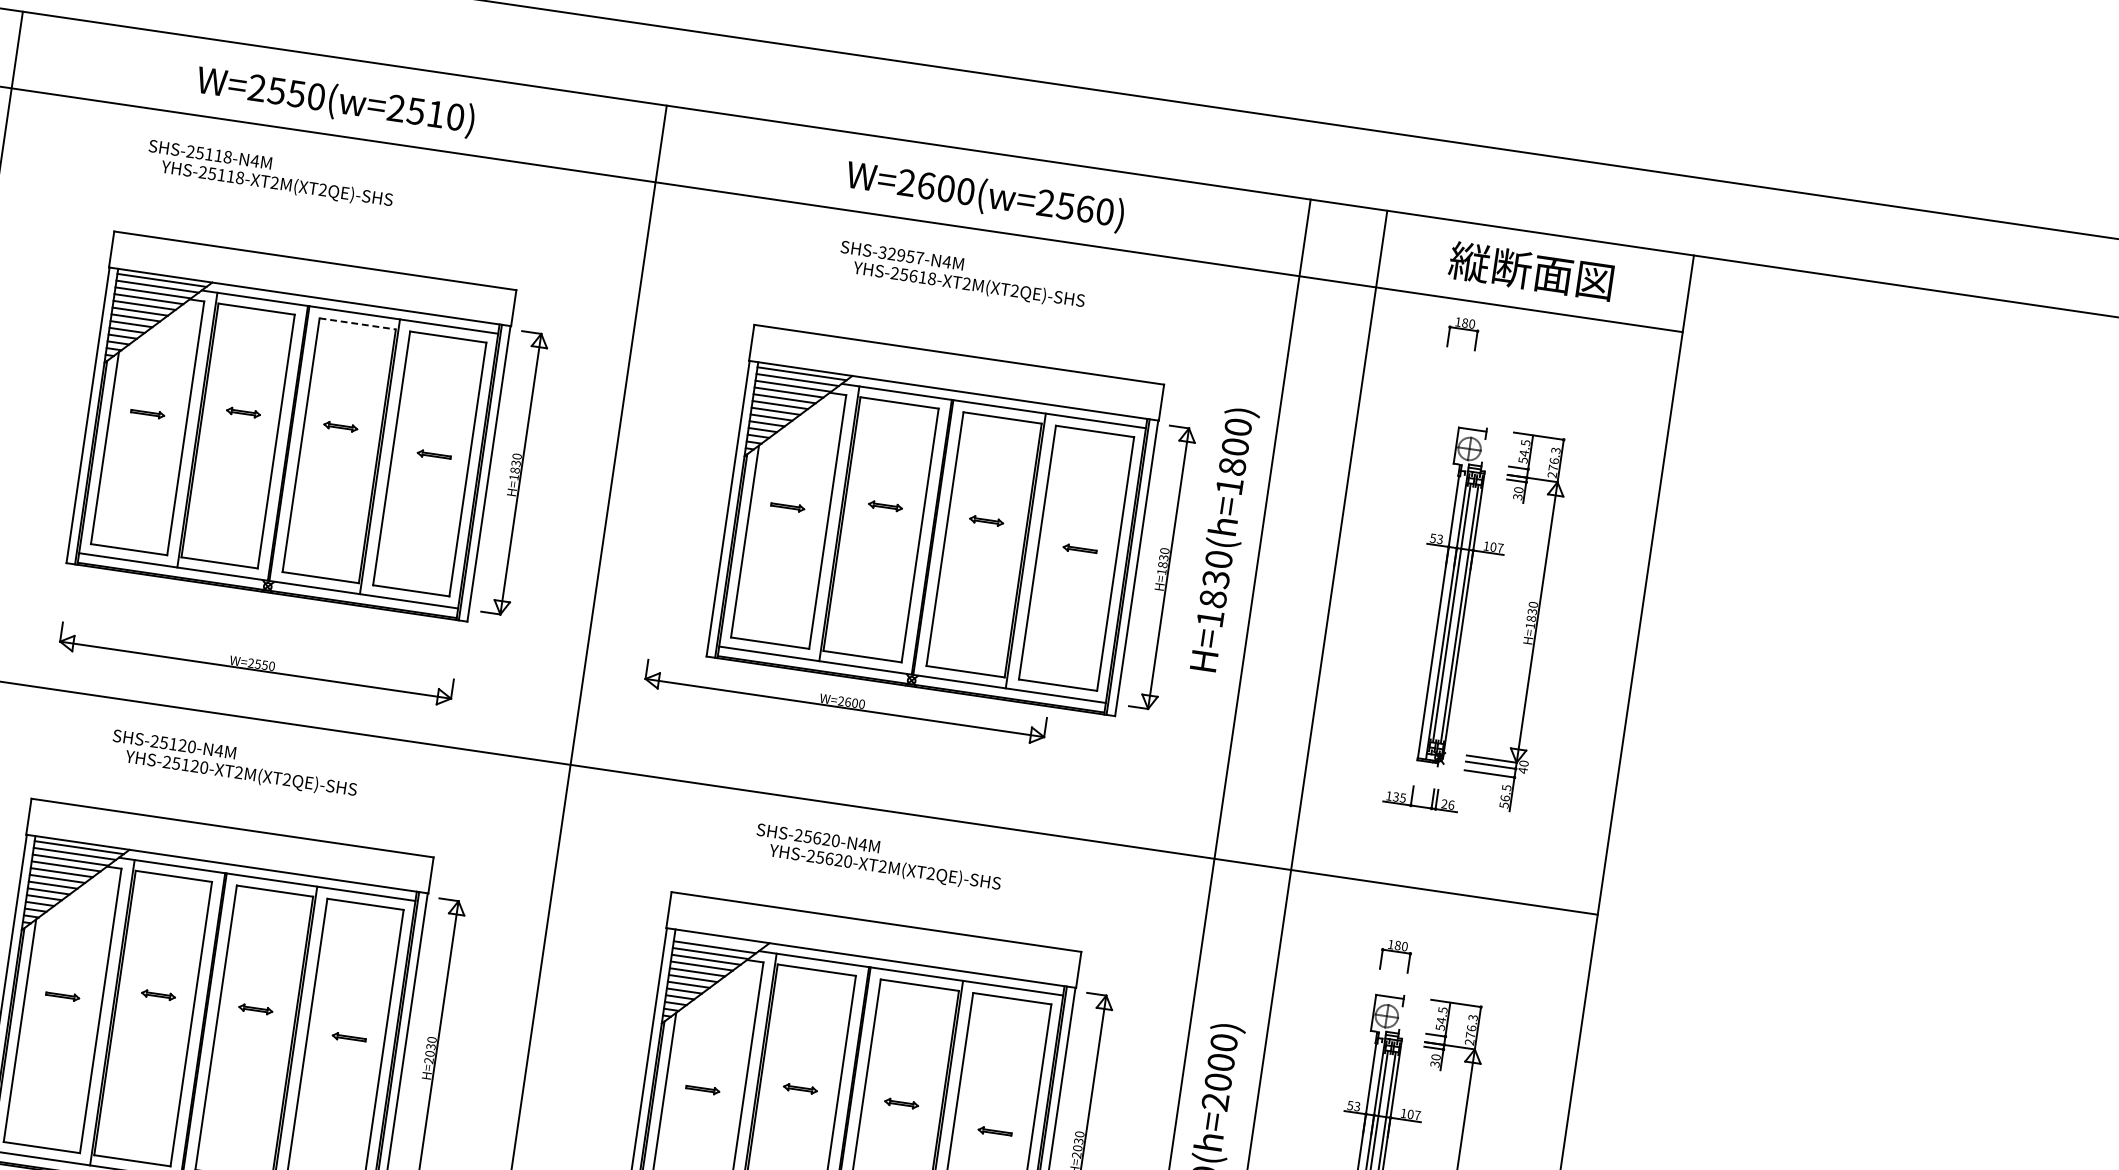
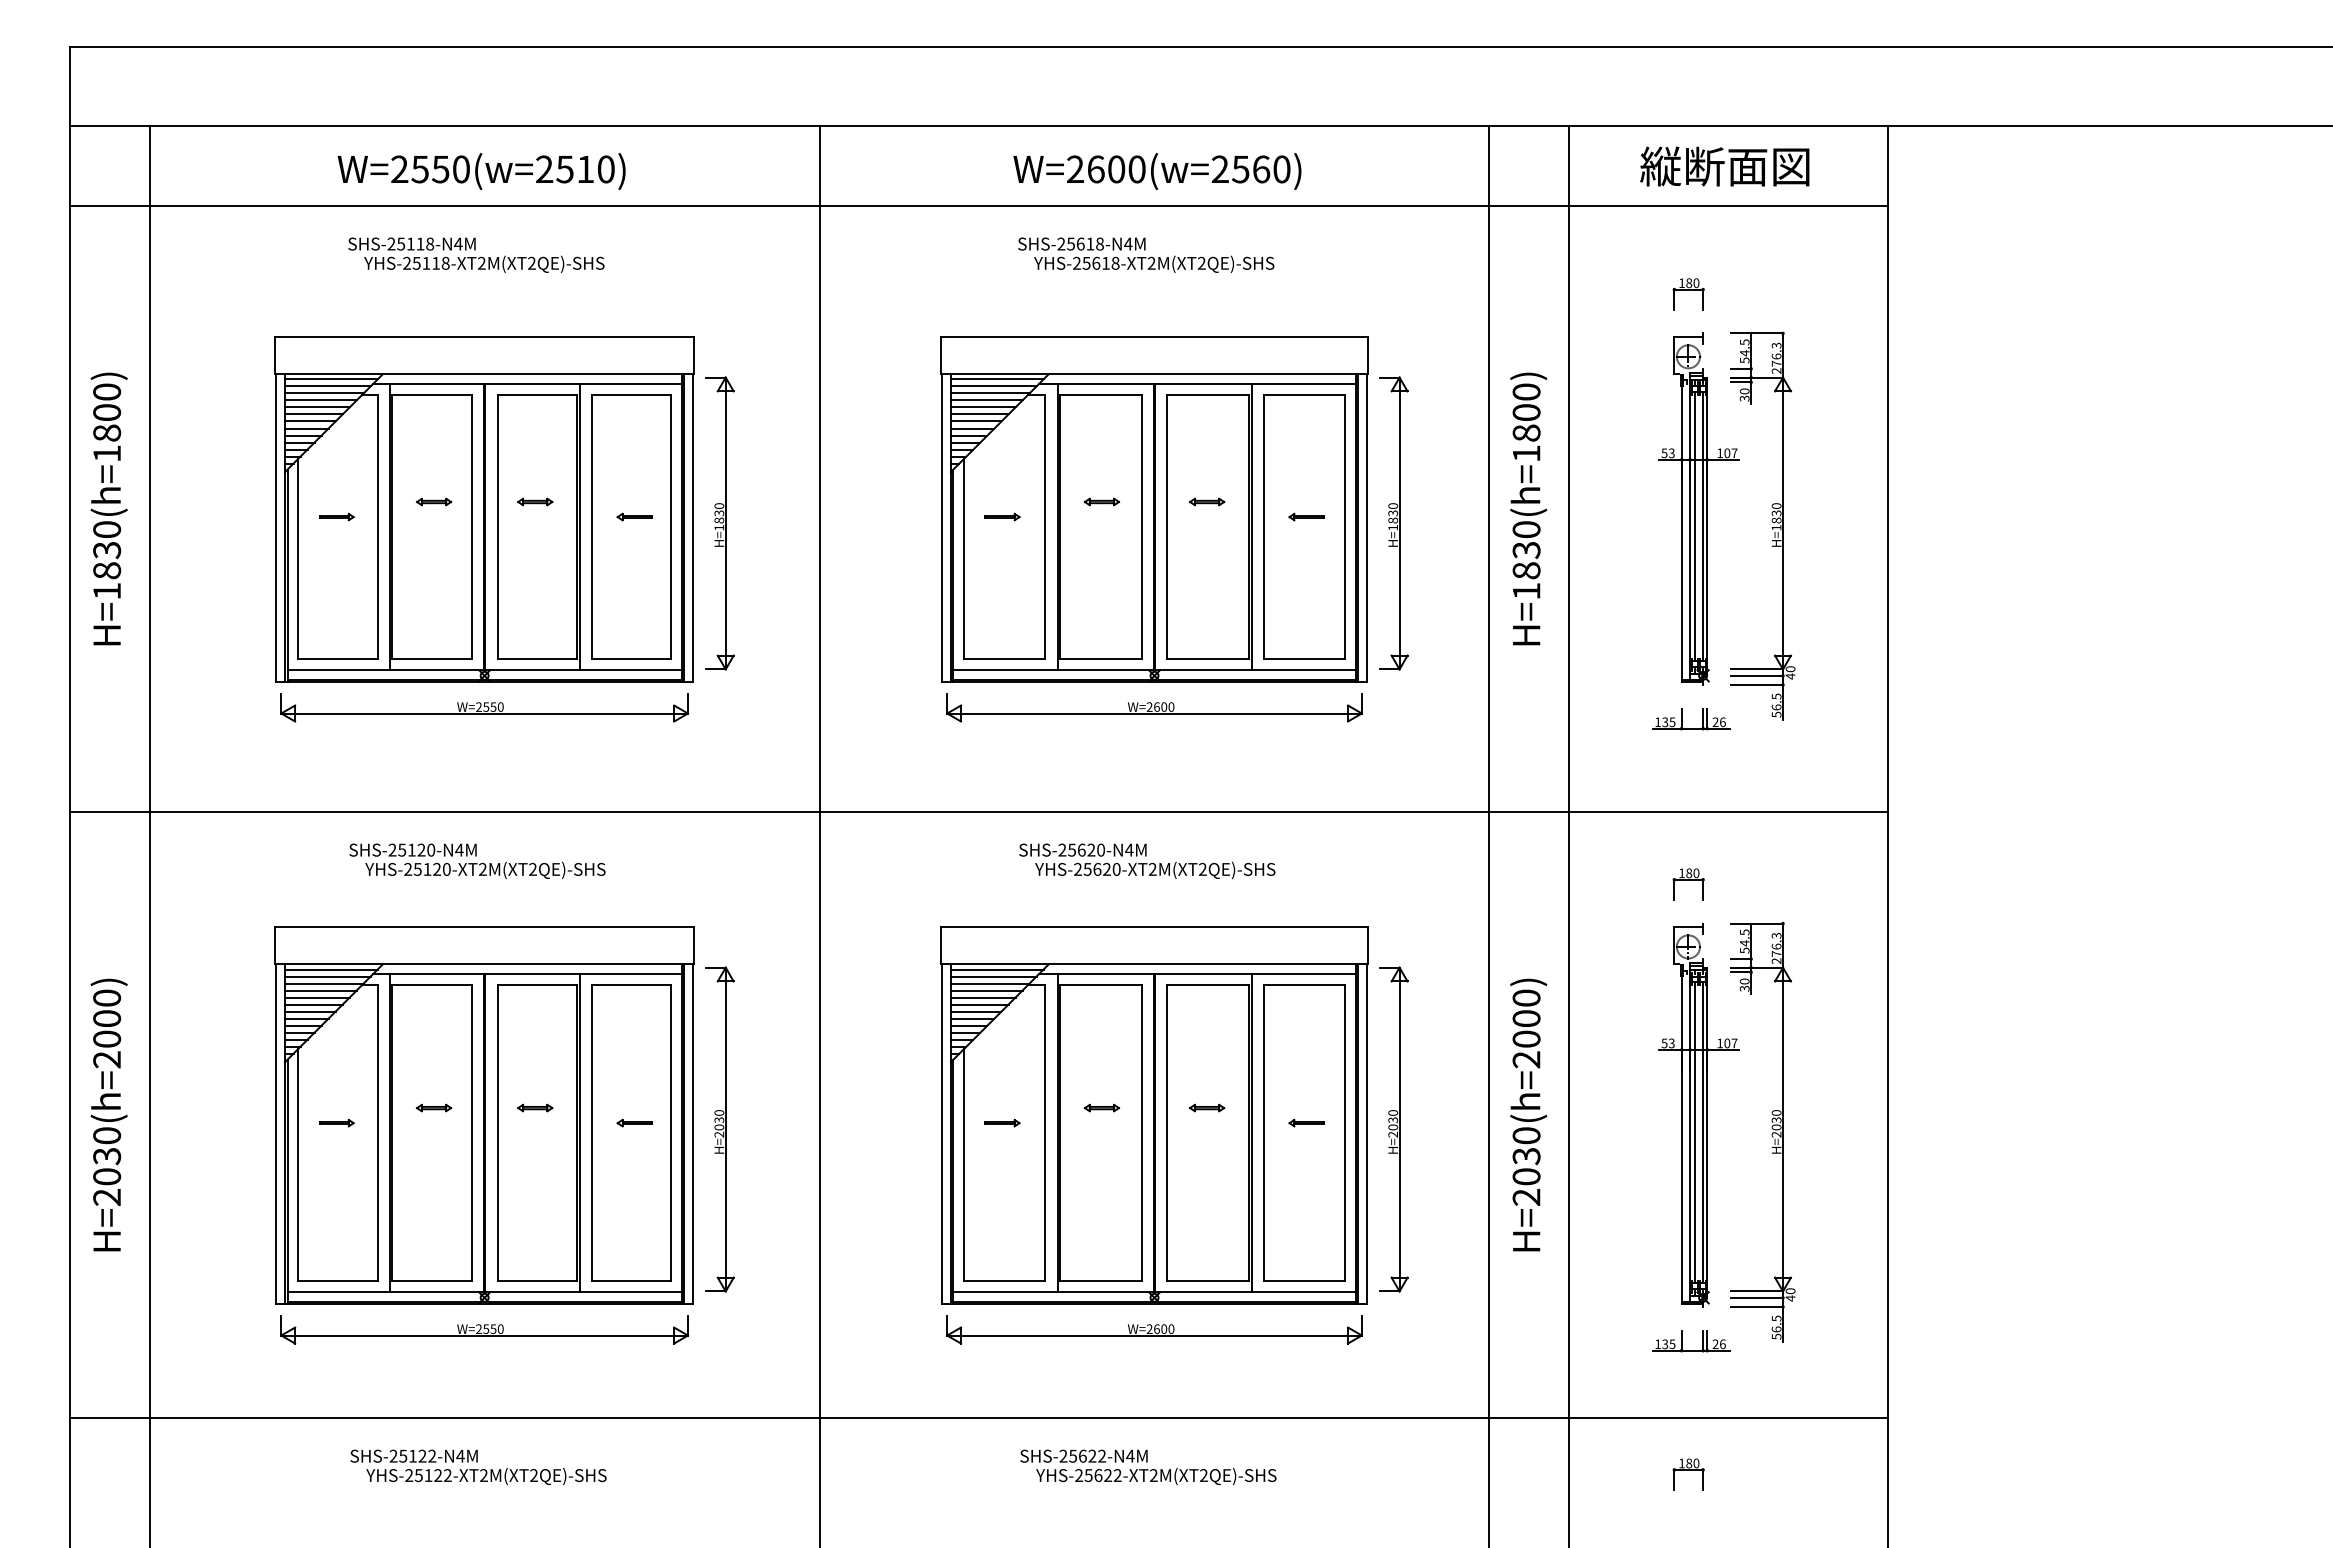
text: (270, 173) -> (476, 254), moved
text: (901, 254) -> (1080, 243), SHS-32957-N4M -> SHS-25618-N4M
line: (358, 323) -> (537, 394), dashed -> solid
part: (1462, 333) -> (1688, 294), moved
text: (1223, 539) -> (1528, 508), moved
part: (256, 664) -> (484, 707), moved
part: (845, 702) -> (1154, 707), moved
line: (718, 940) -> (996, 969), added

